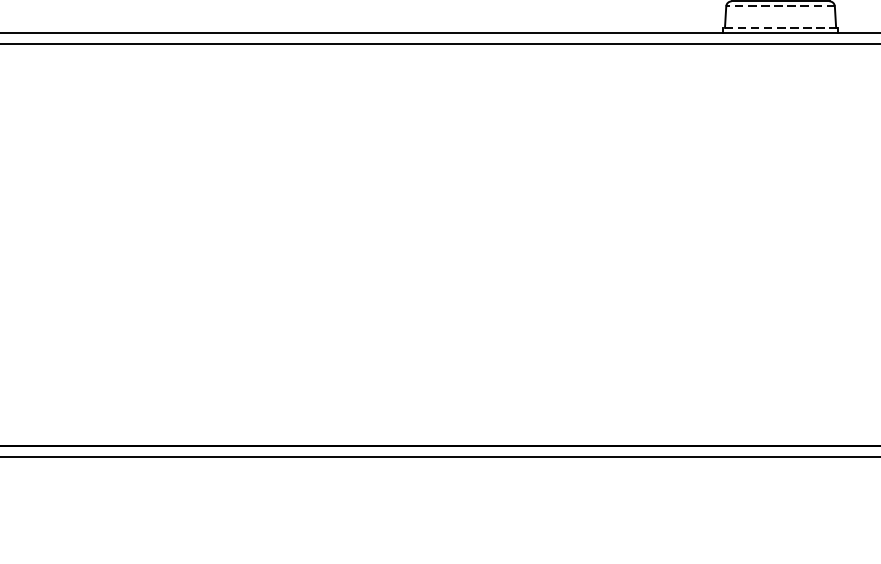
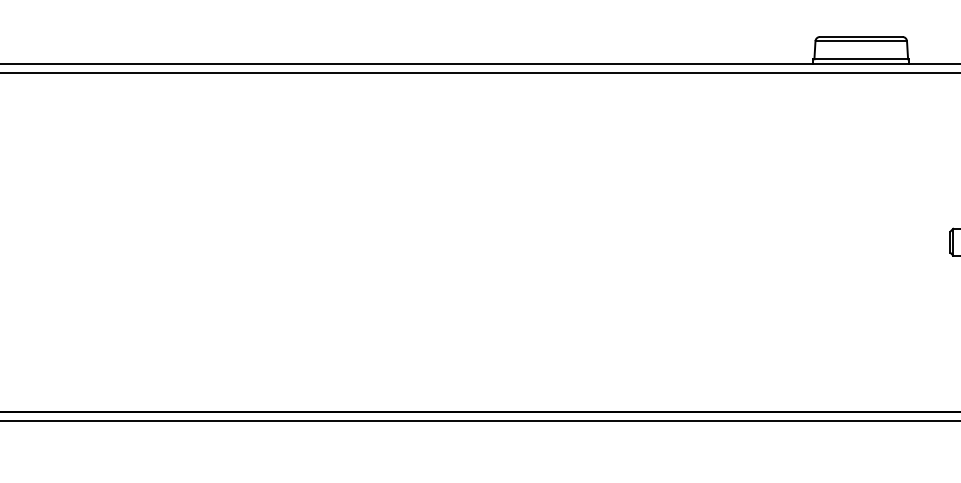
line: (780, 6) -> (861, 41), dashed -> solid
line: (779, 28) -> (860, 59), dashed -> solid

